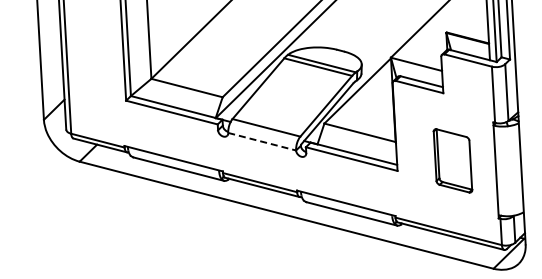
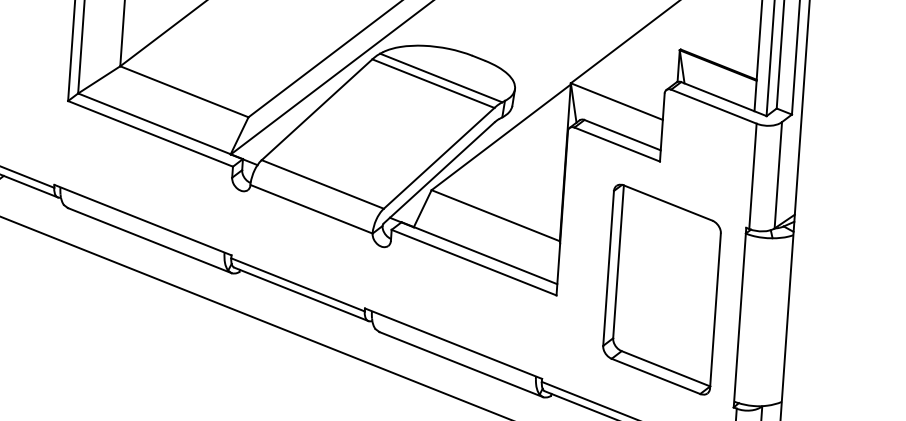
line: (262, 141) -> (312, 208), dashed -> solid
part: (452, 160) -> (661, 288), size x1.67

